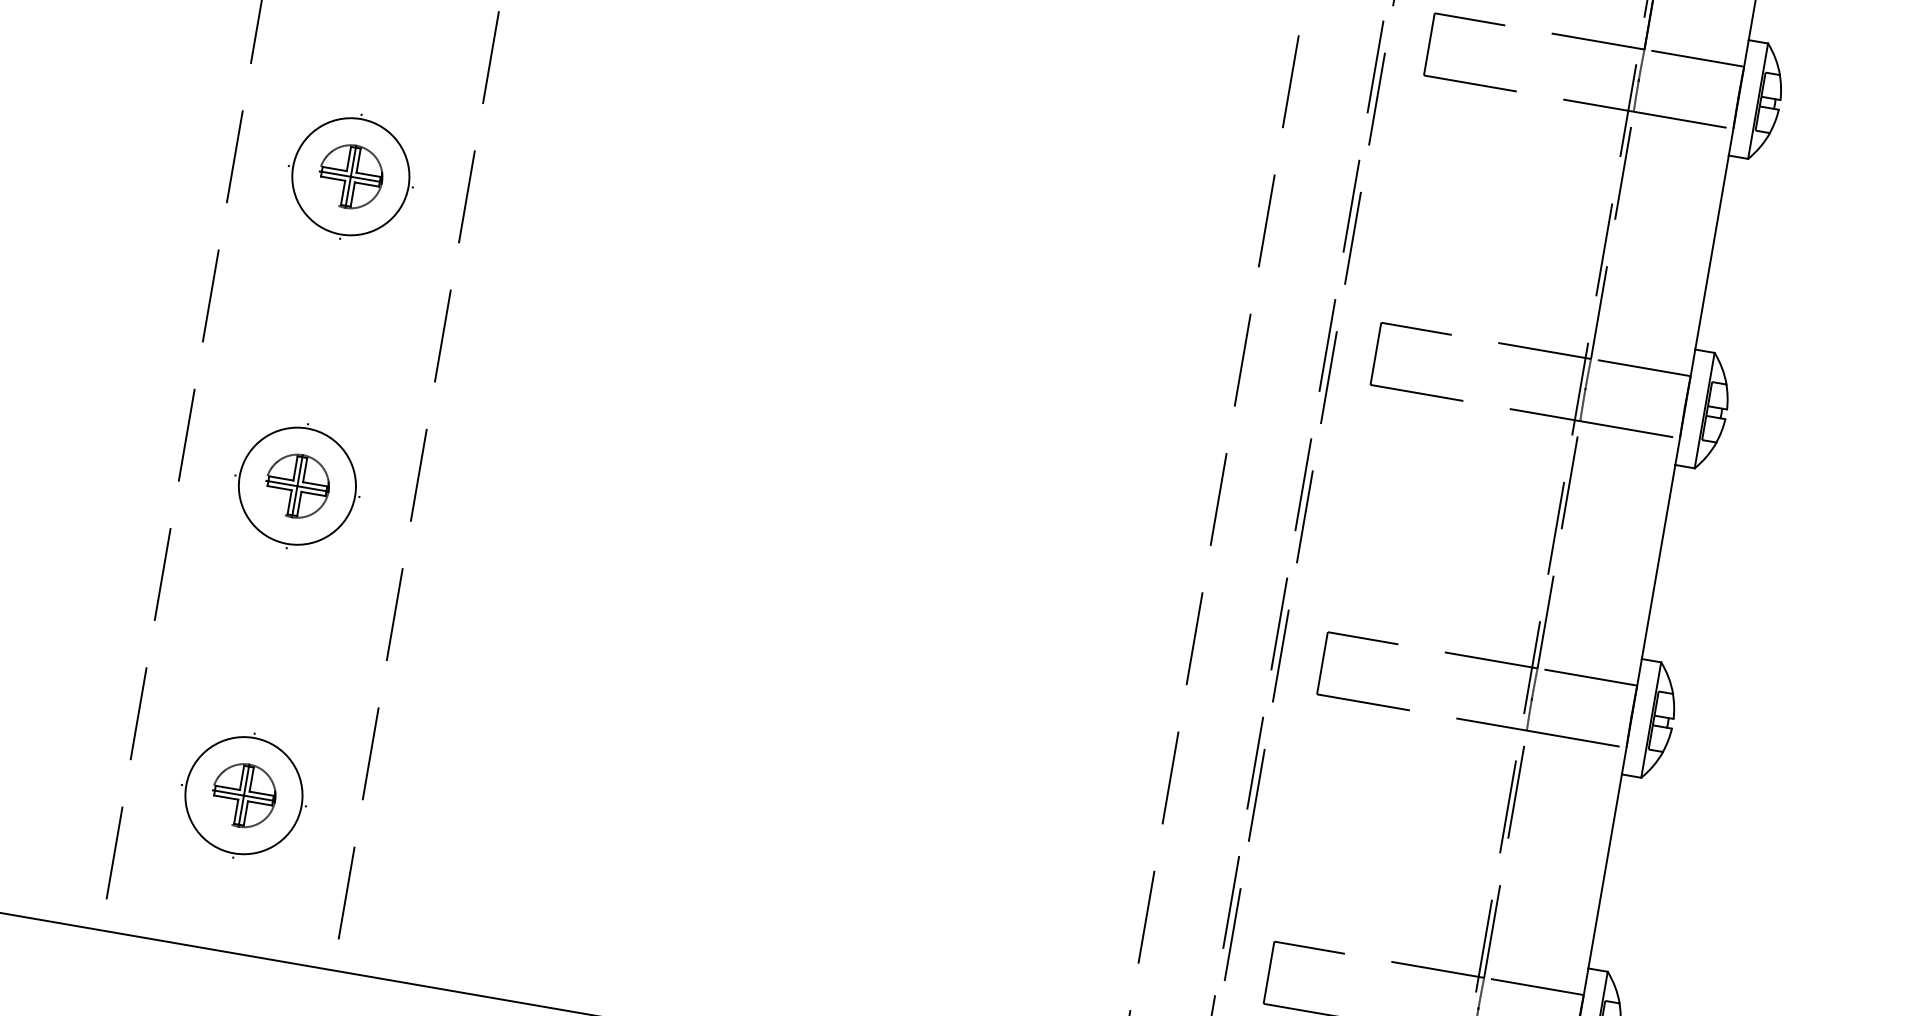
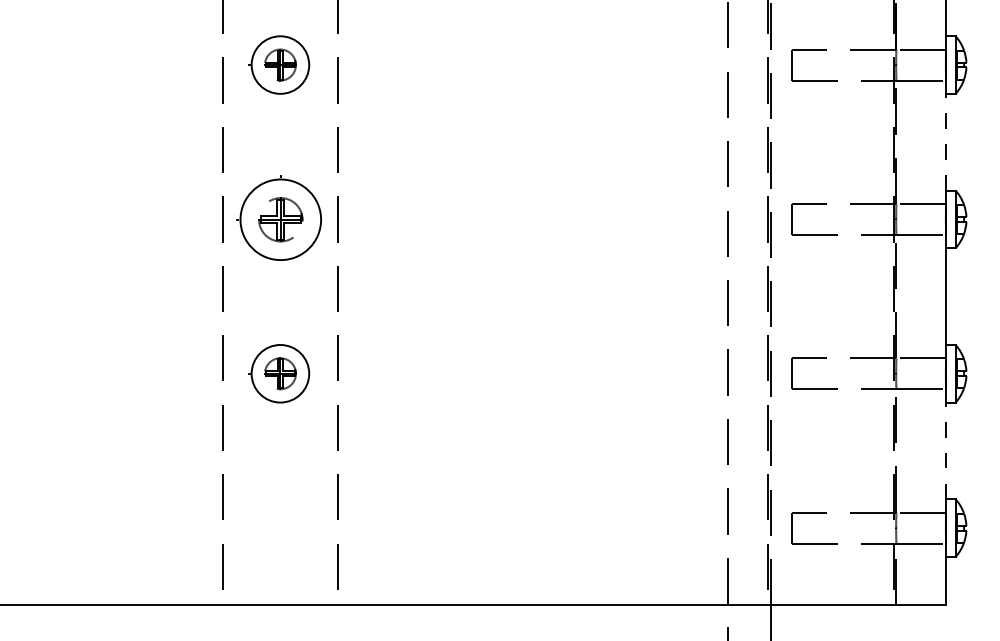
part: (349, 174) -> (279, 218), size x1.4
line: (1713, 251) -> (946, 141), solid -> dashed
part: (242, 794) -> (279, 527), removed
line: (1606, 870) -> (946, 450), solid -> dashed

